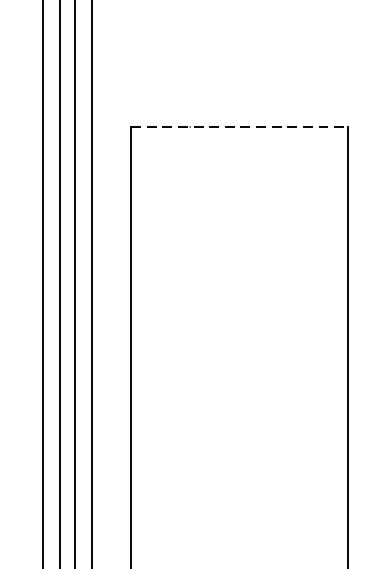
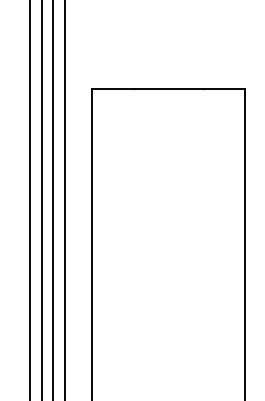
line: (240, 127) -> (169, 89), dashed -> solid

